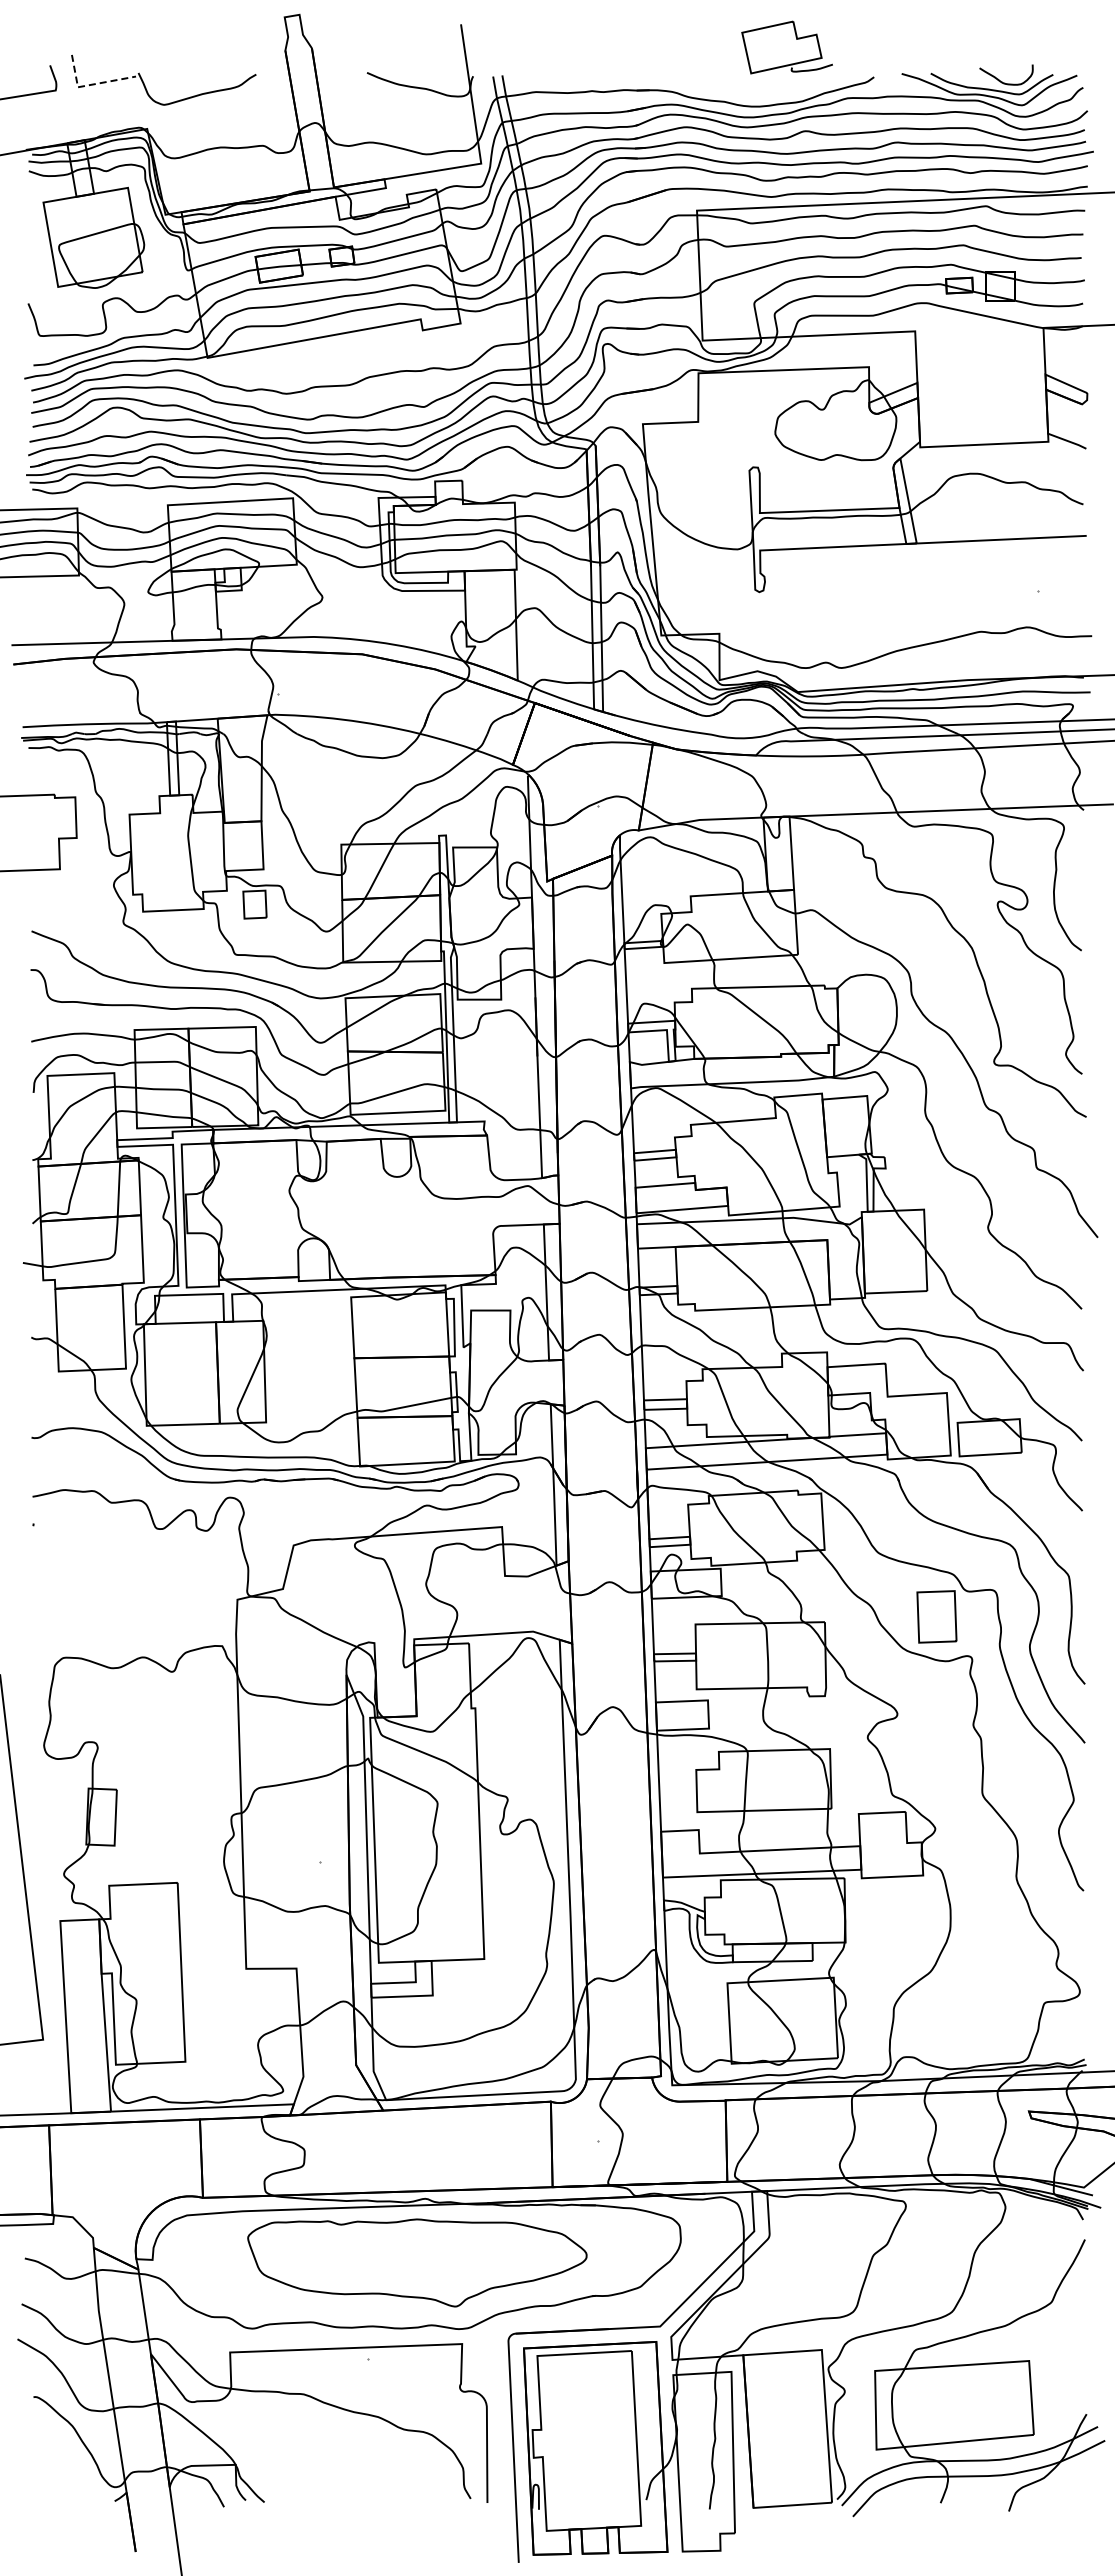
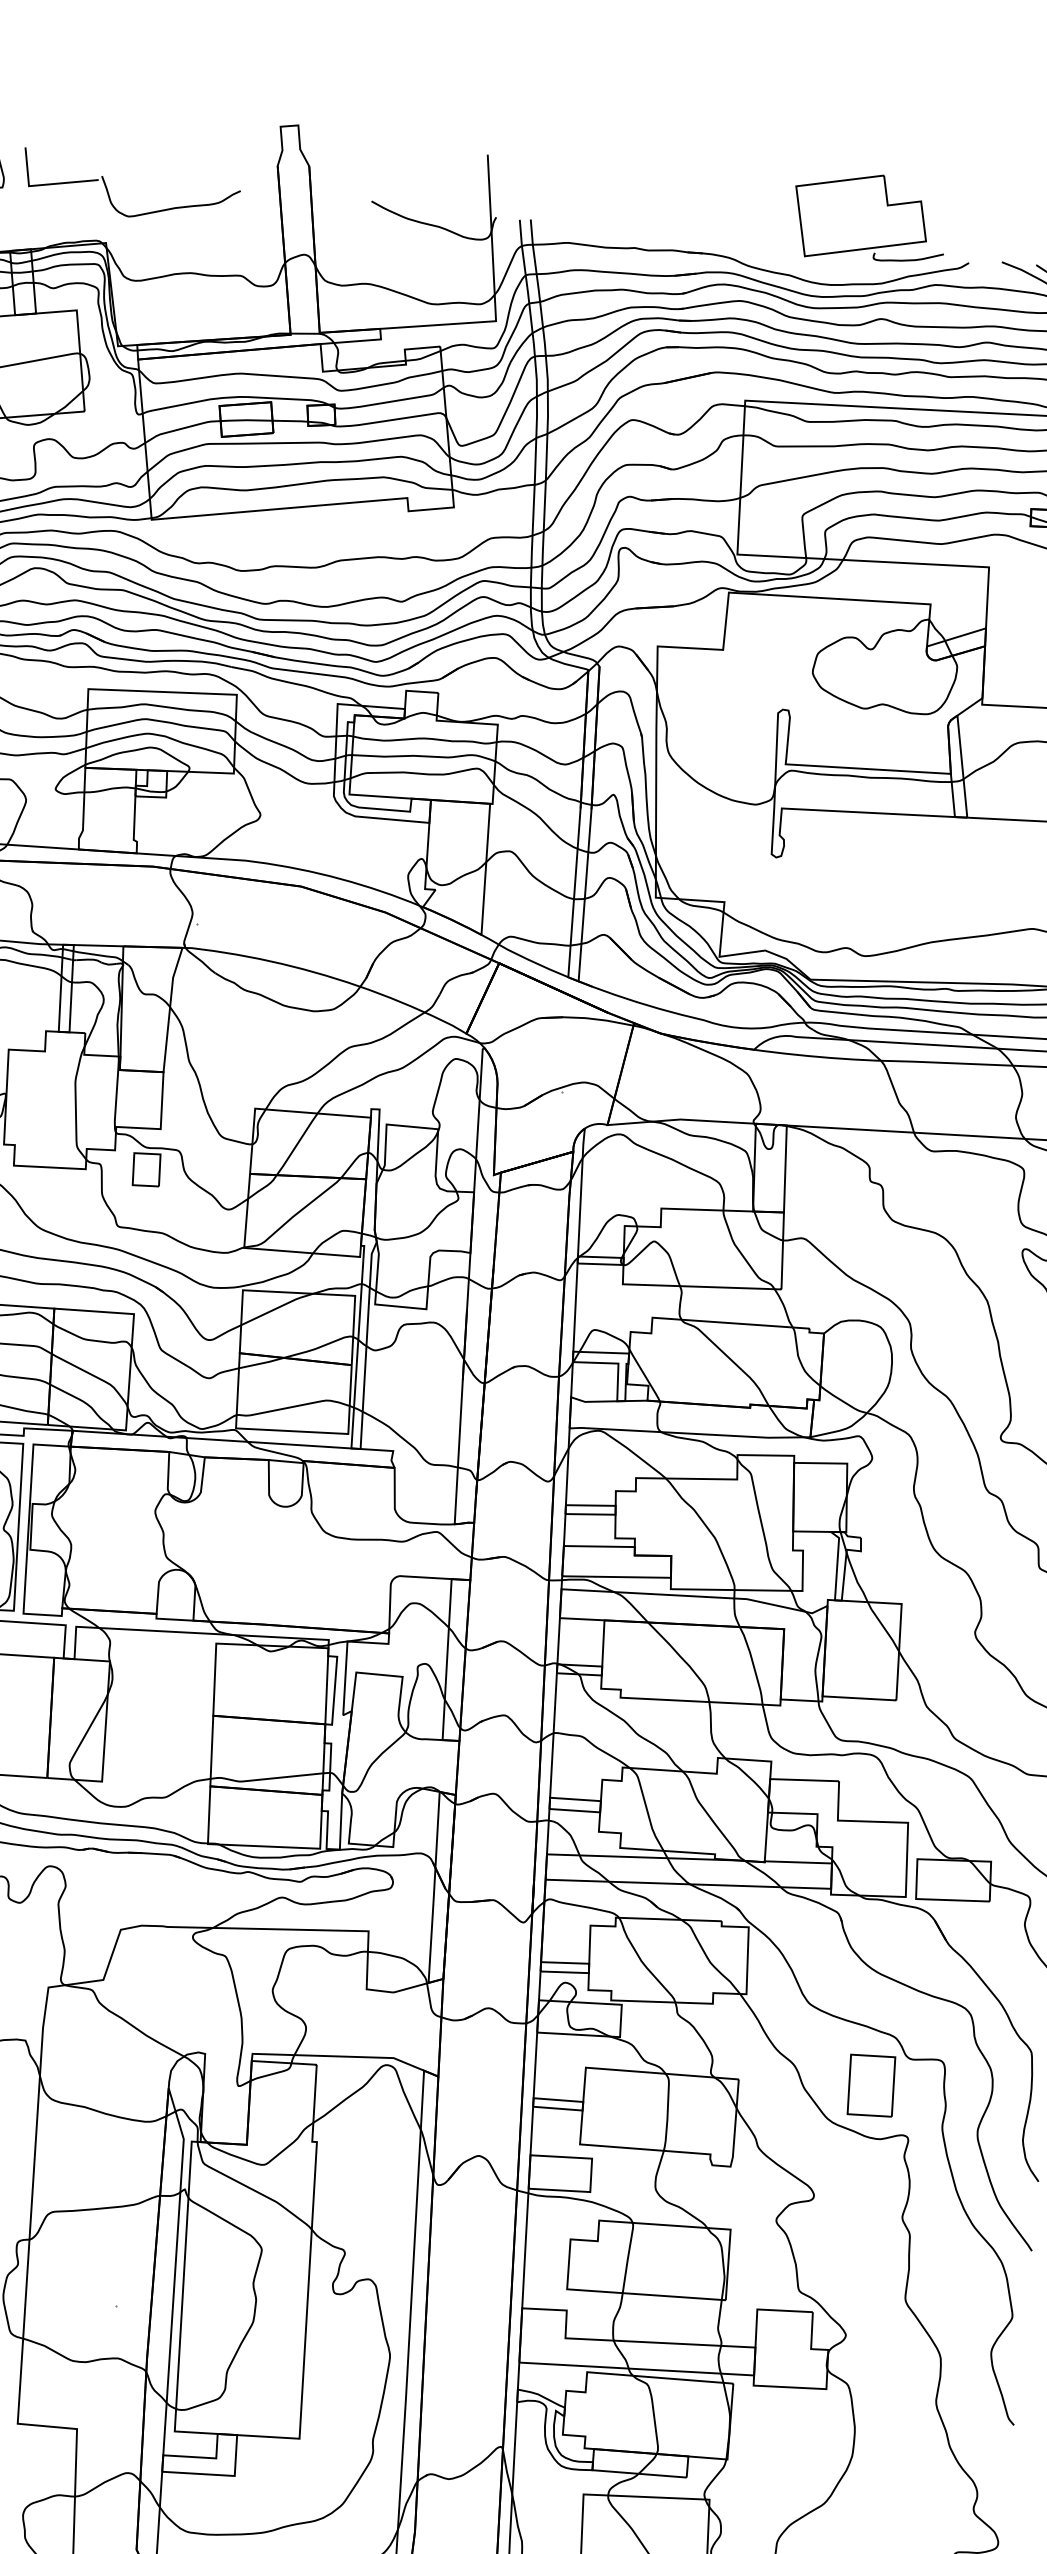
part: (787, 47) -> (870, 218), size x1.43
line: (90, 84) -> (44, 184), dashed -> solid

